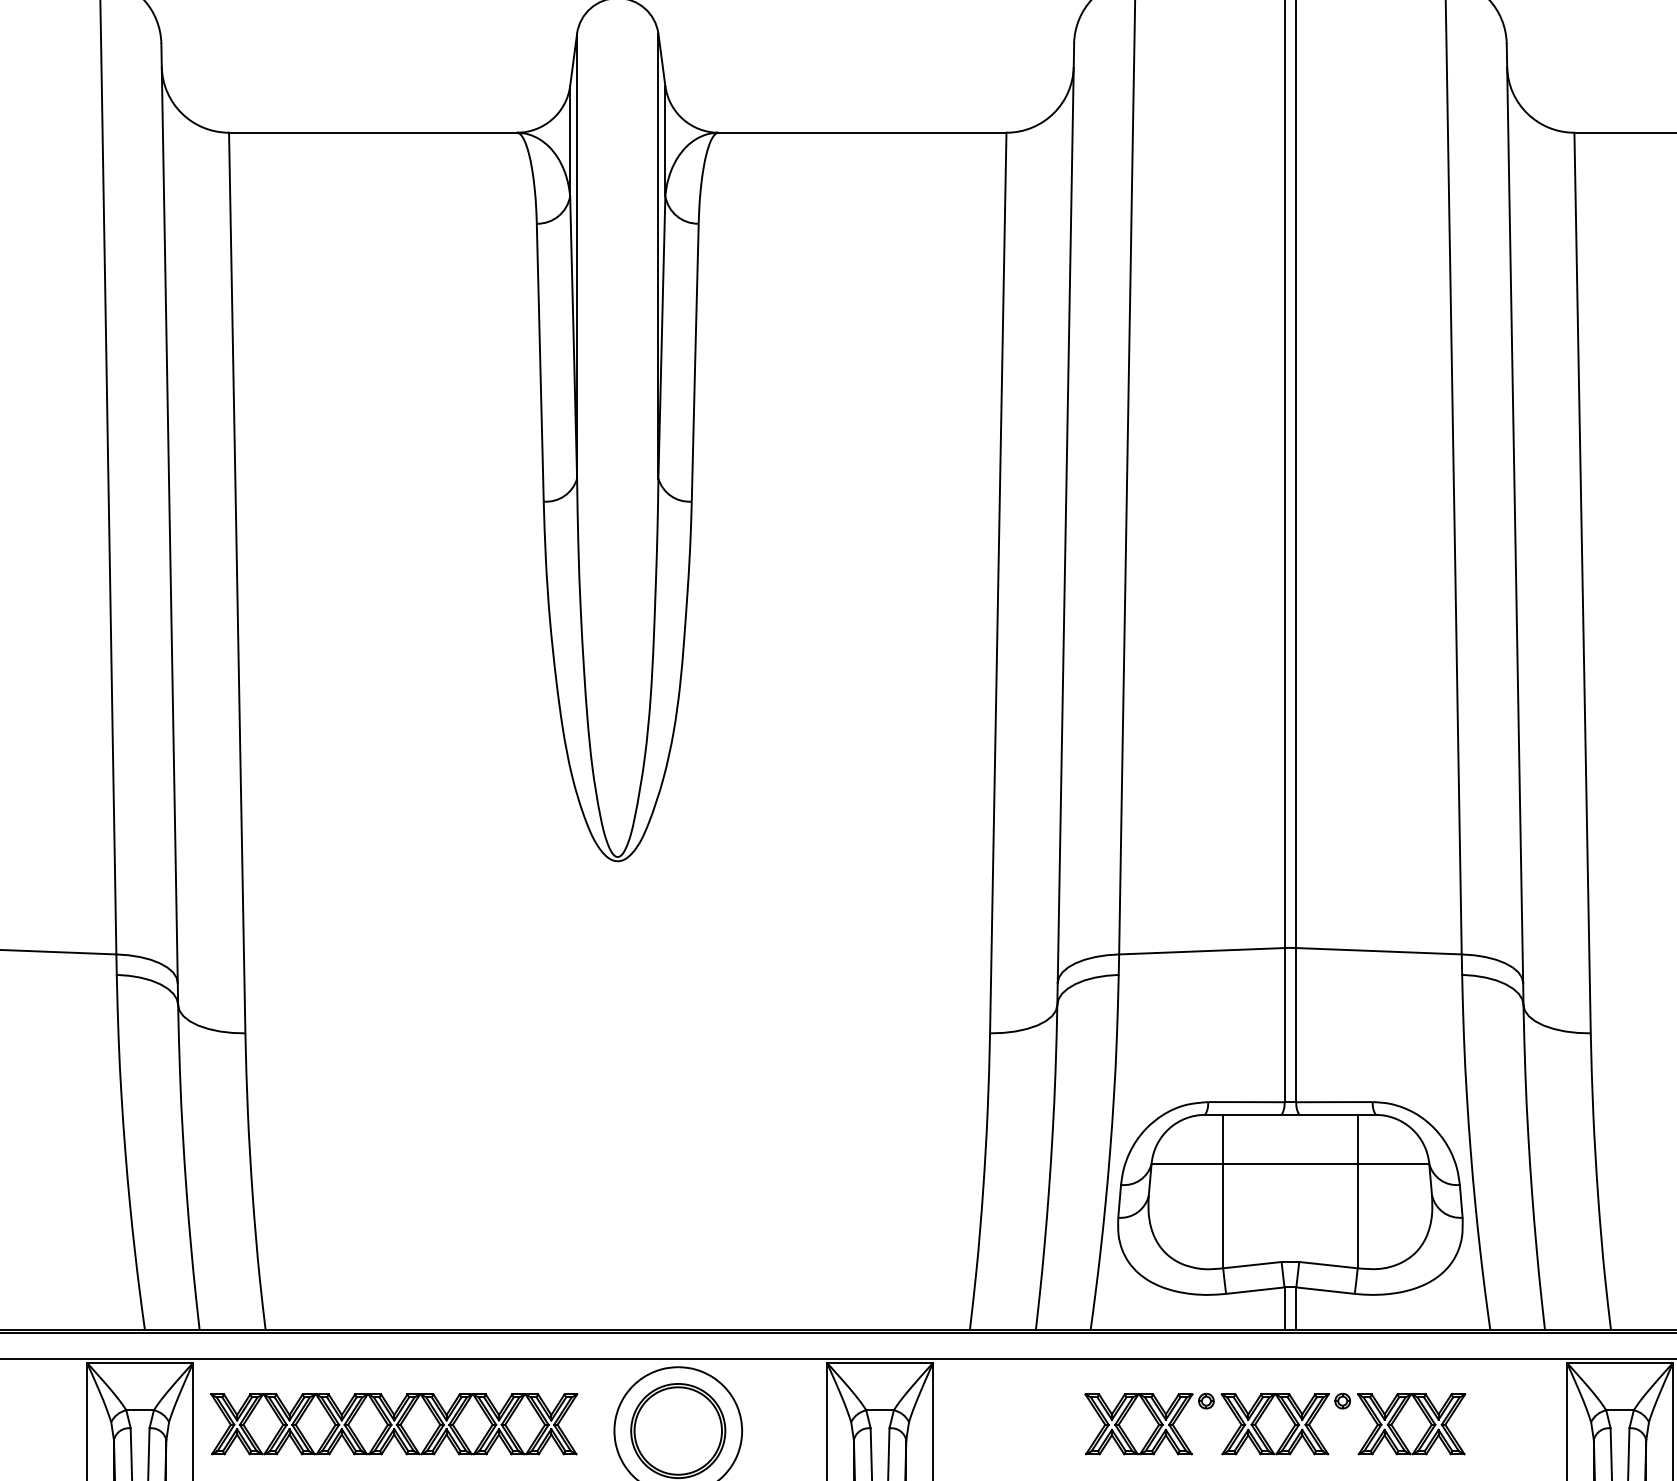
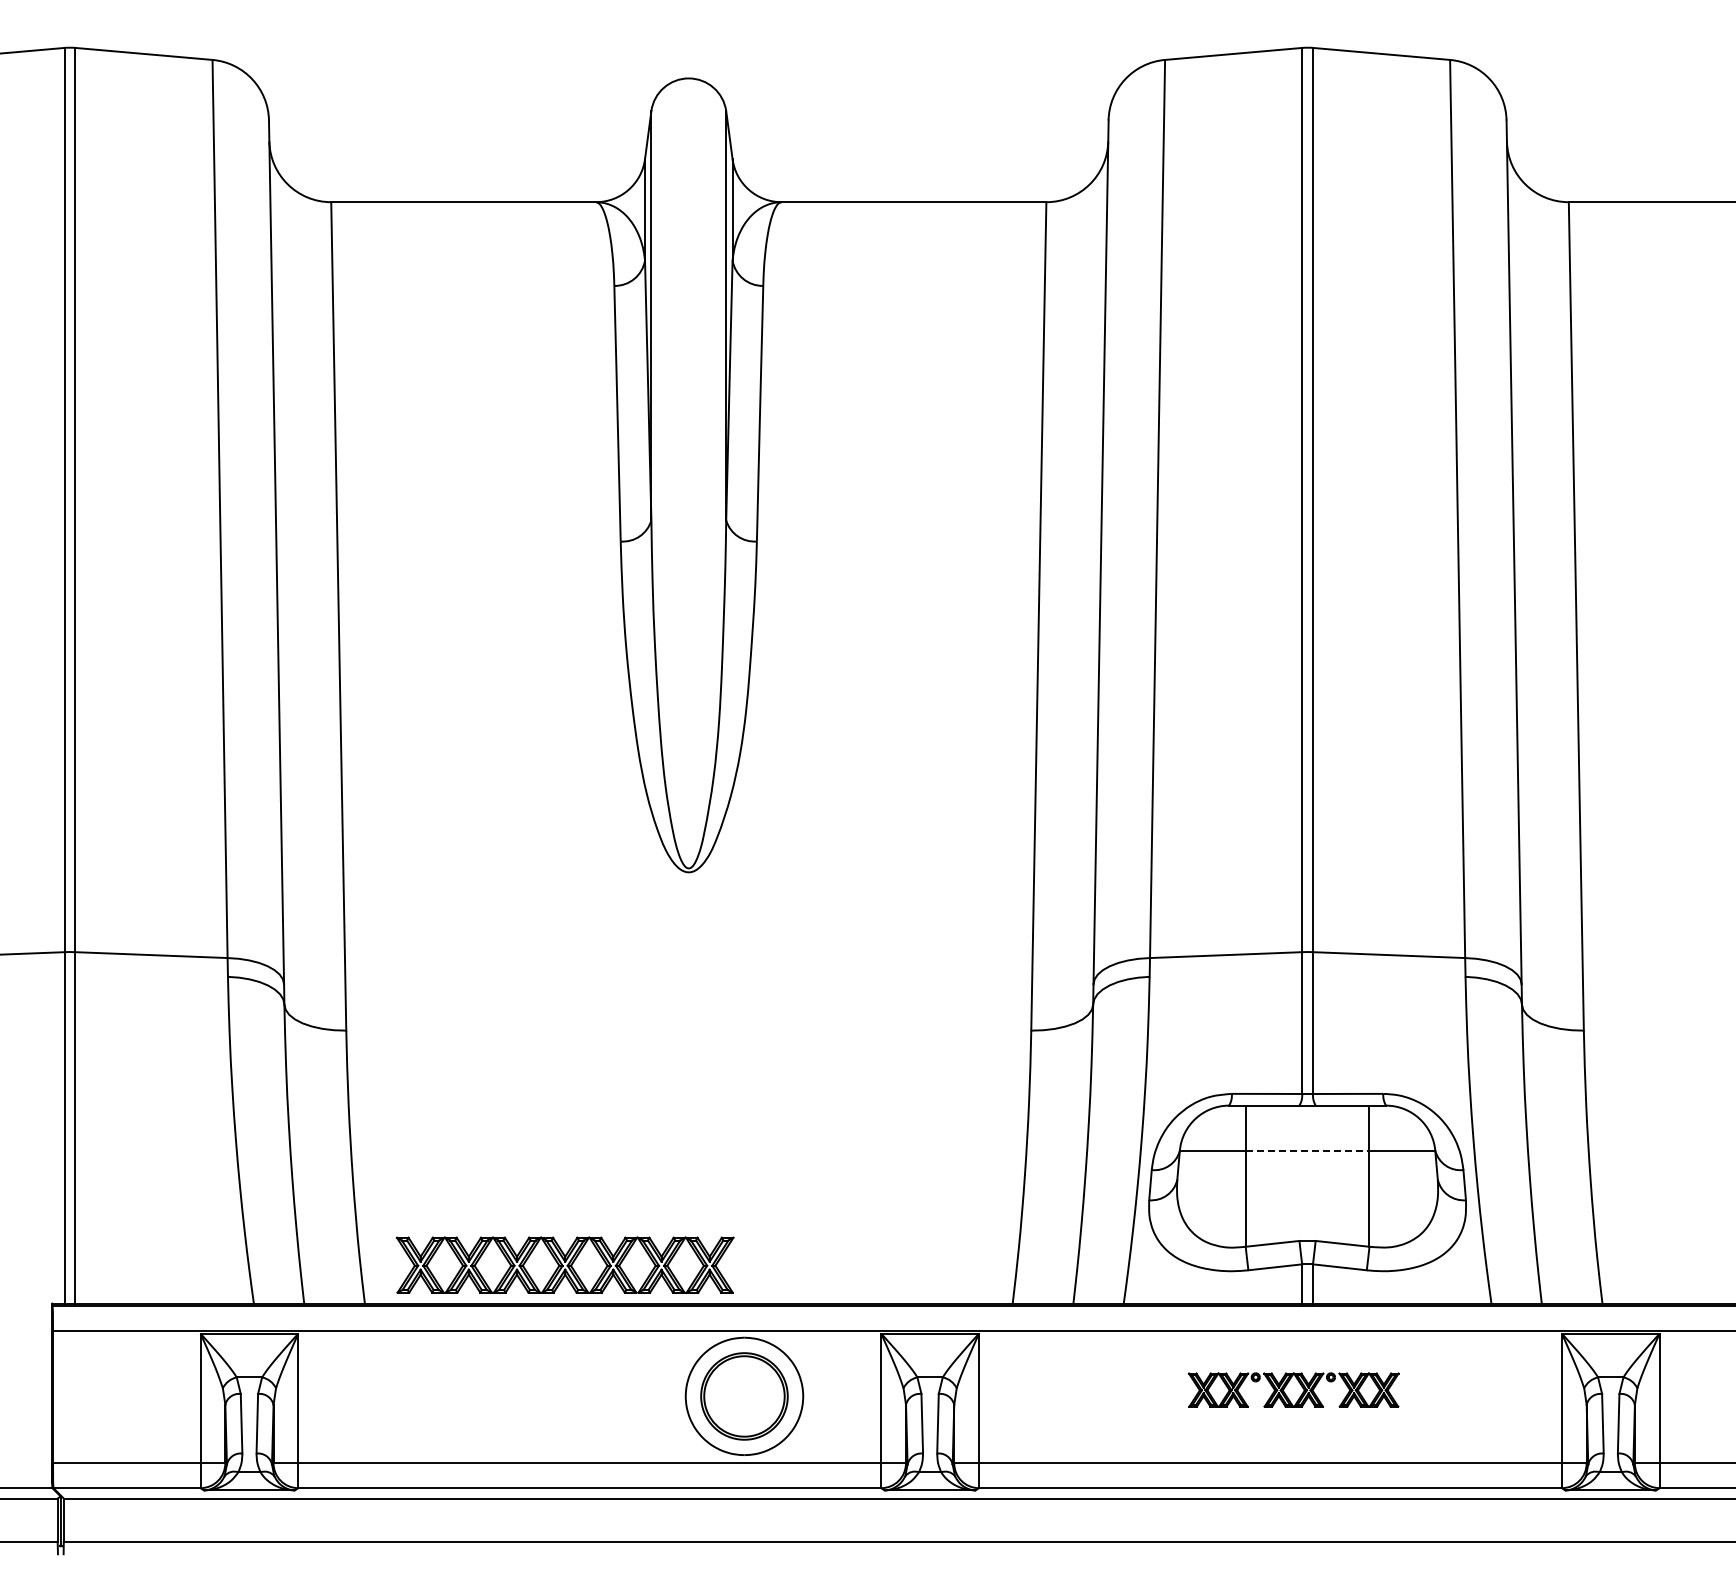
line: (1290, 1163) -> (1307, 1150), solid -> dashed
part: (394, 1423) -> (565, 1264), moved
part: (1275, 1423) -> (1293, 1389), size x0.6

